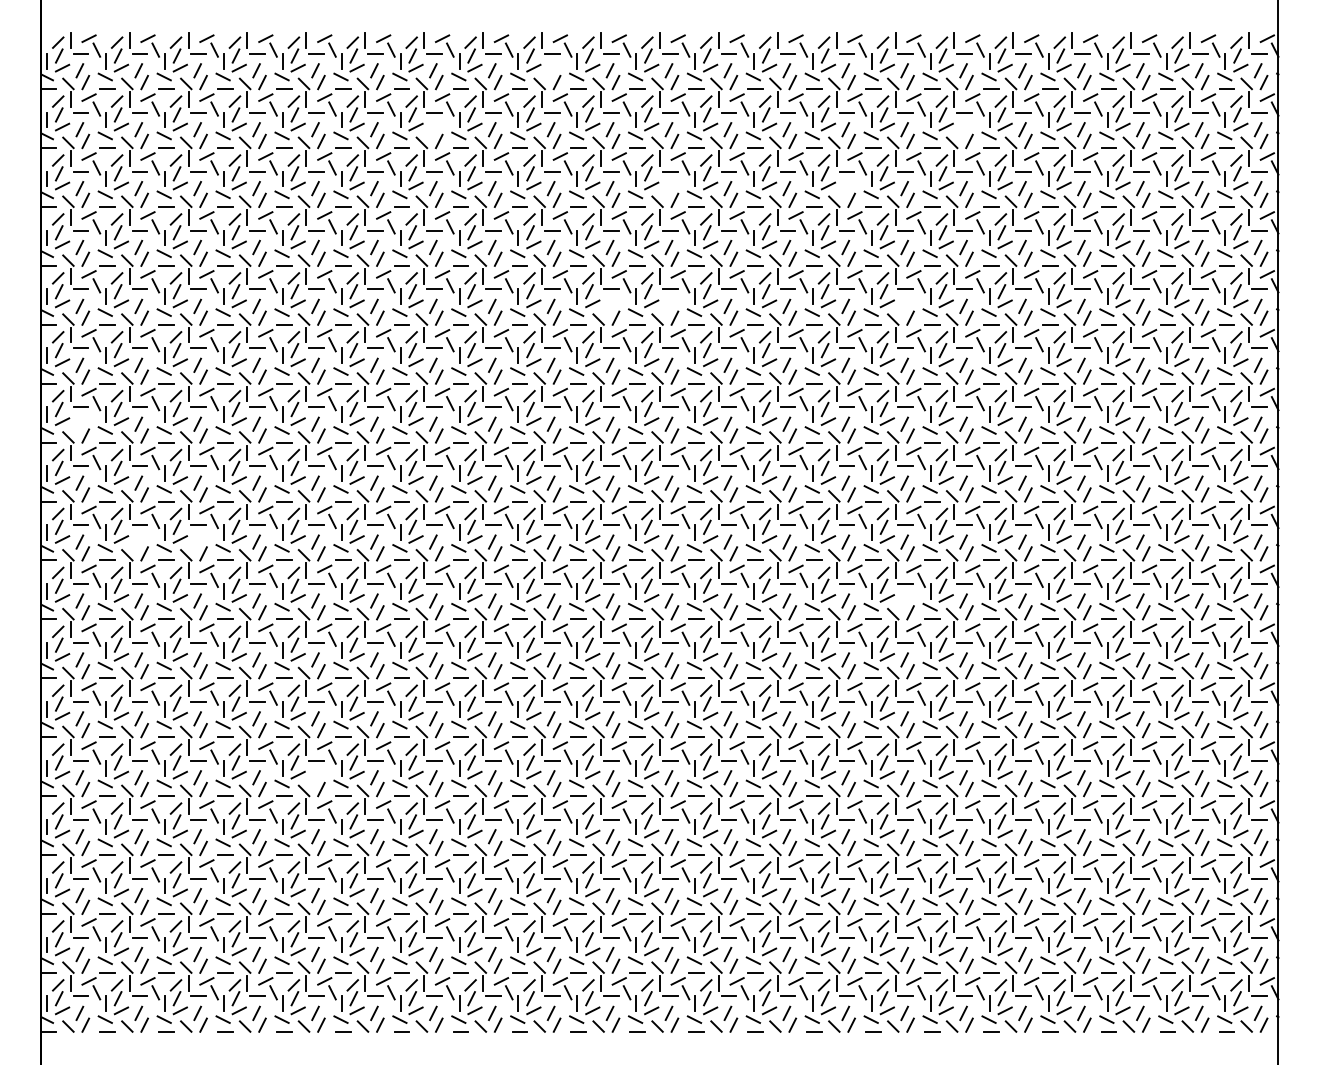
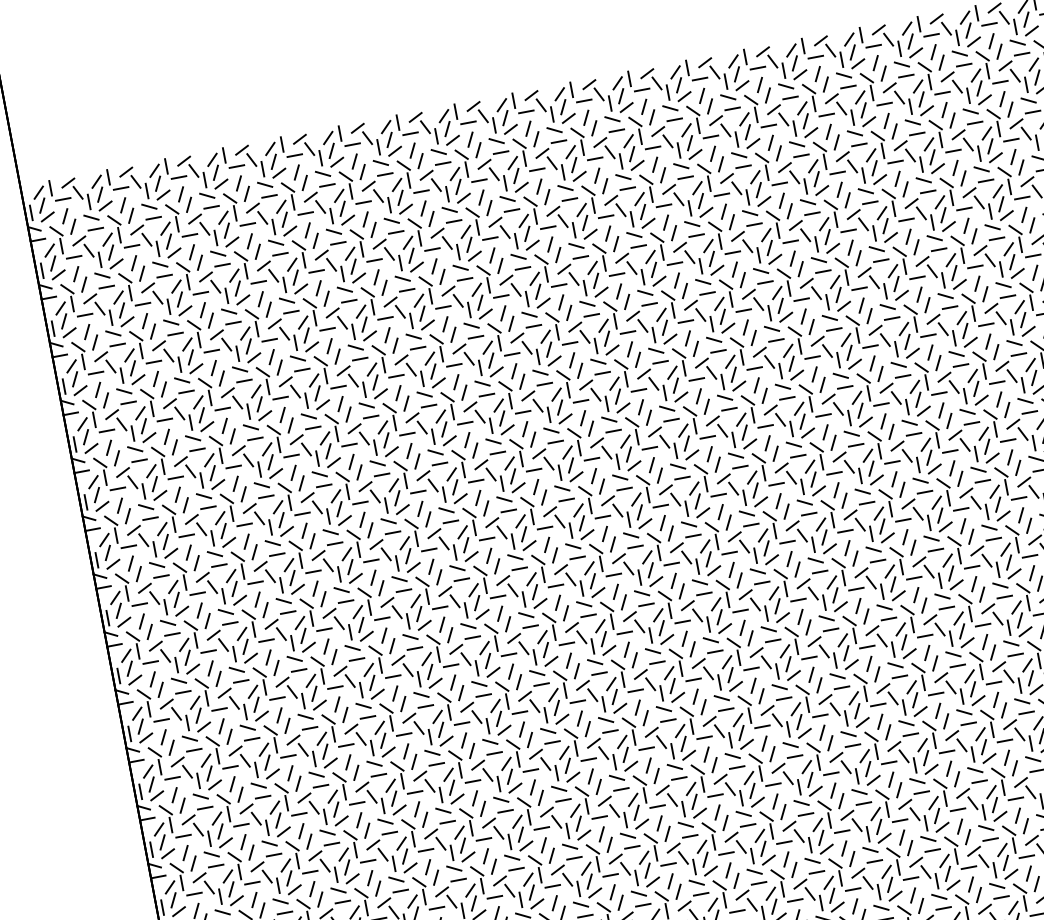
line: (550, 70) -> (527, 128), added
line: (433, 129) -> (423, 208), added
line: (963, 129) -> (944, 109), added
line: (668, 188) -> (665, 222), added
line: (845, 188) -> (839, 189), added
line: (609, 305) -> (629, 348), added
line: (668, 305) -> (687, 337), added
line: (904, 306) -> (919, 294), added
line: (79, 423) -> (130, 562), added
line: (138, 541) -> (210, 667), added
line: (197, 541) -> (268, 656), added
line: (904, 600) -> (973, 583), added
line: (315, 777) -> (428, 866), added

